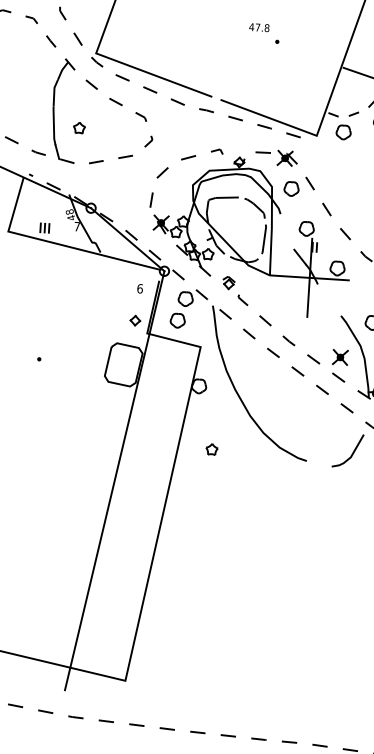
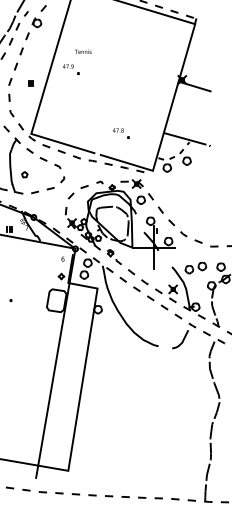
part: (264, 33) -> (121, 133), moved
part: (210, 449) -> (106, 343), removed

